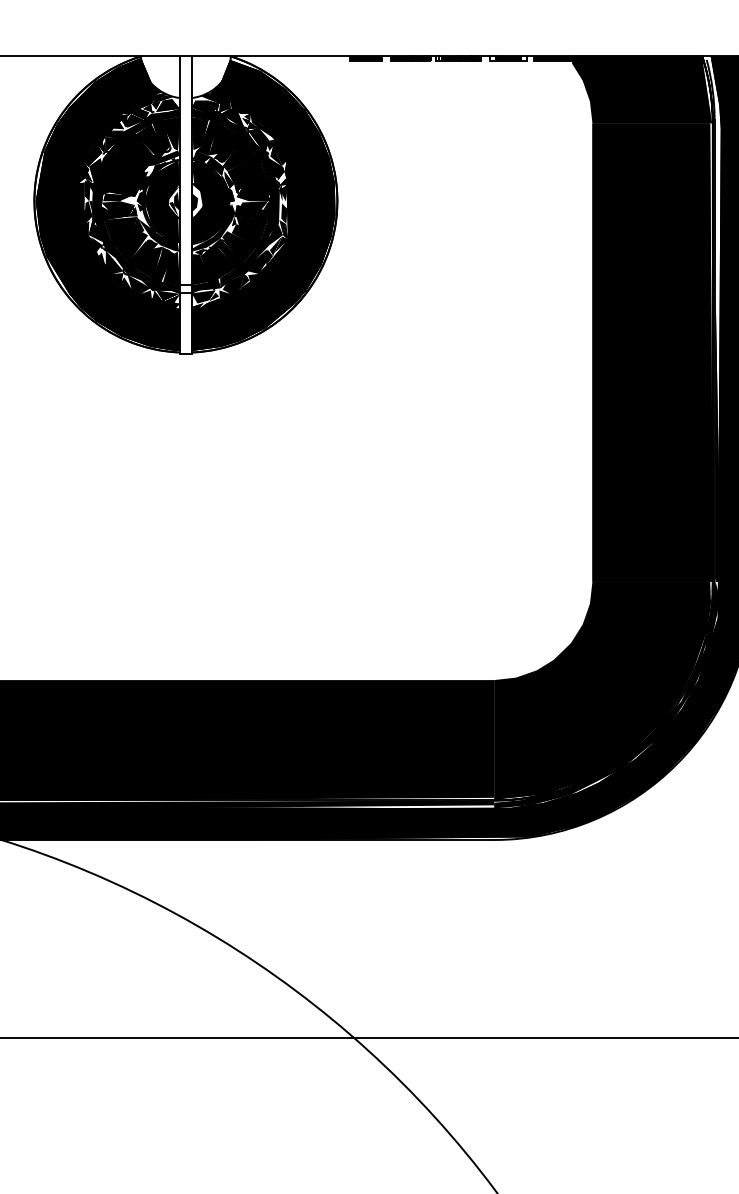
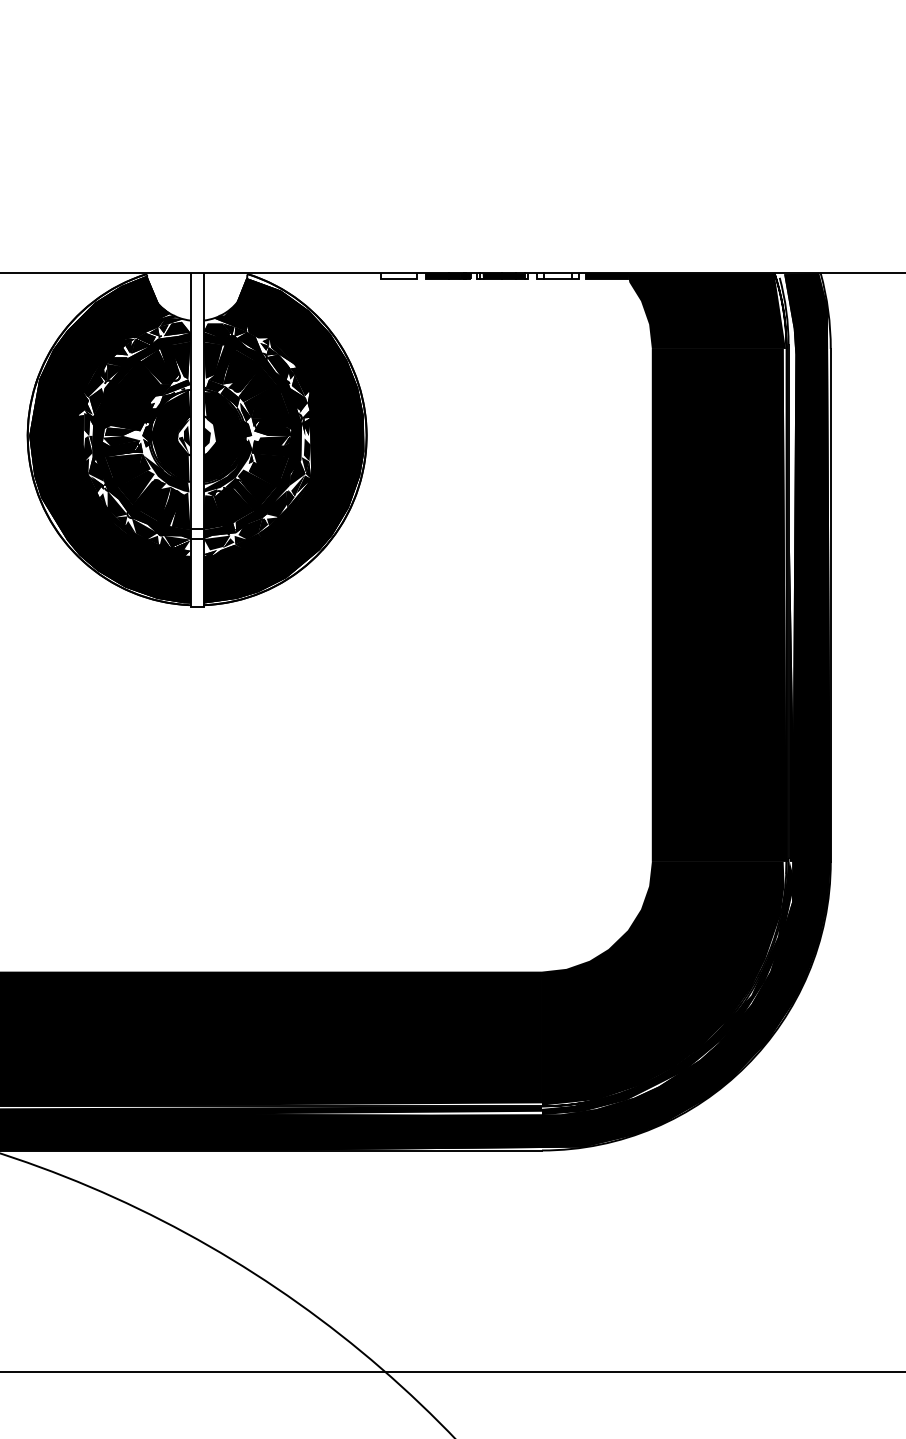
fill: (365, 58) -> (398, 276), removed
fill: (508, 58) -> (557, 276), removed

